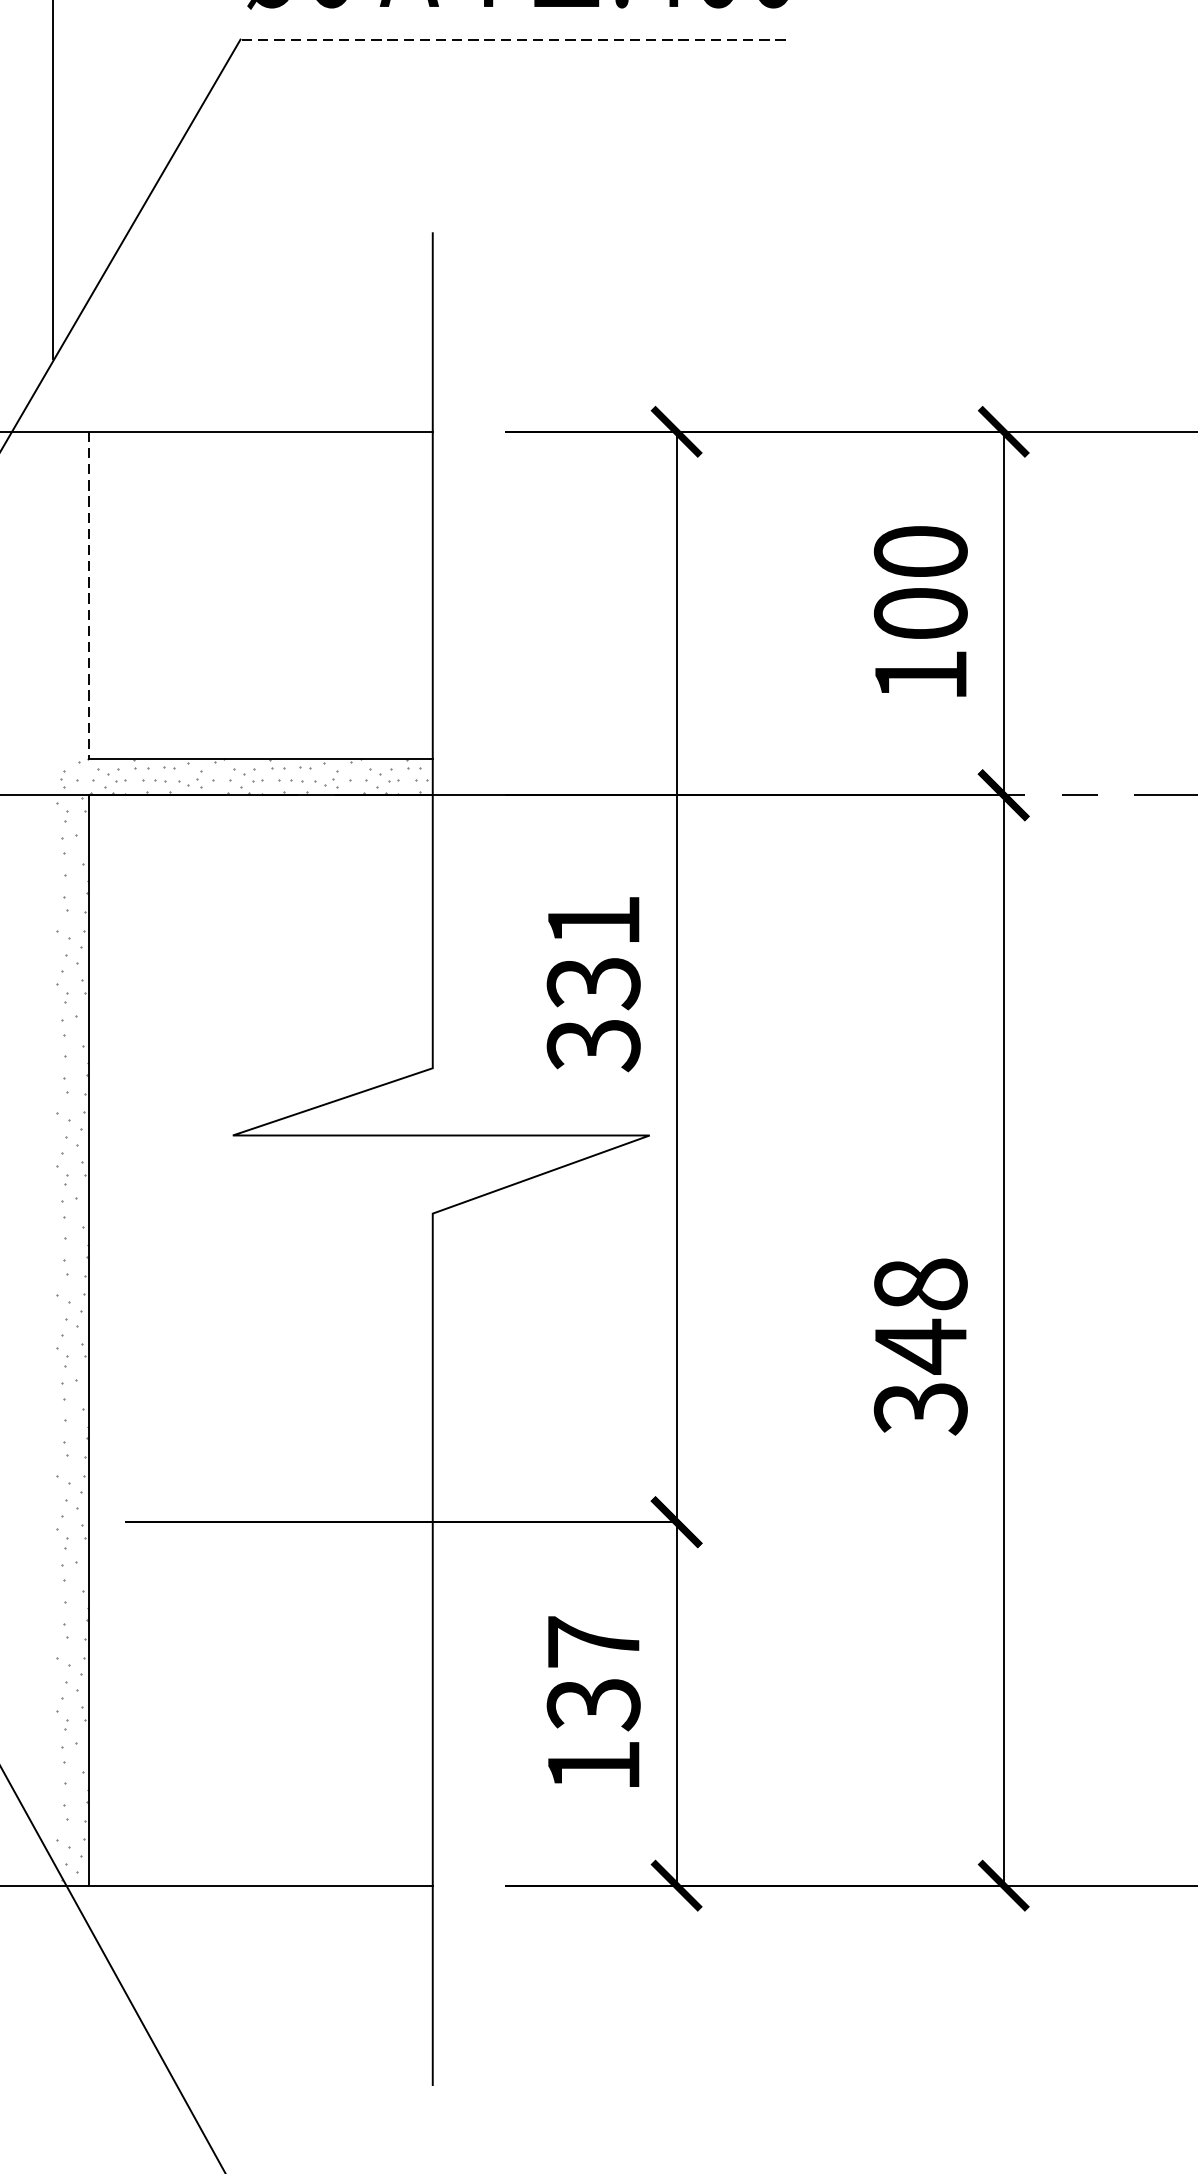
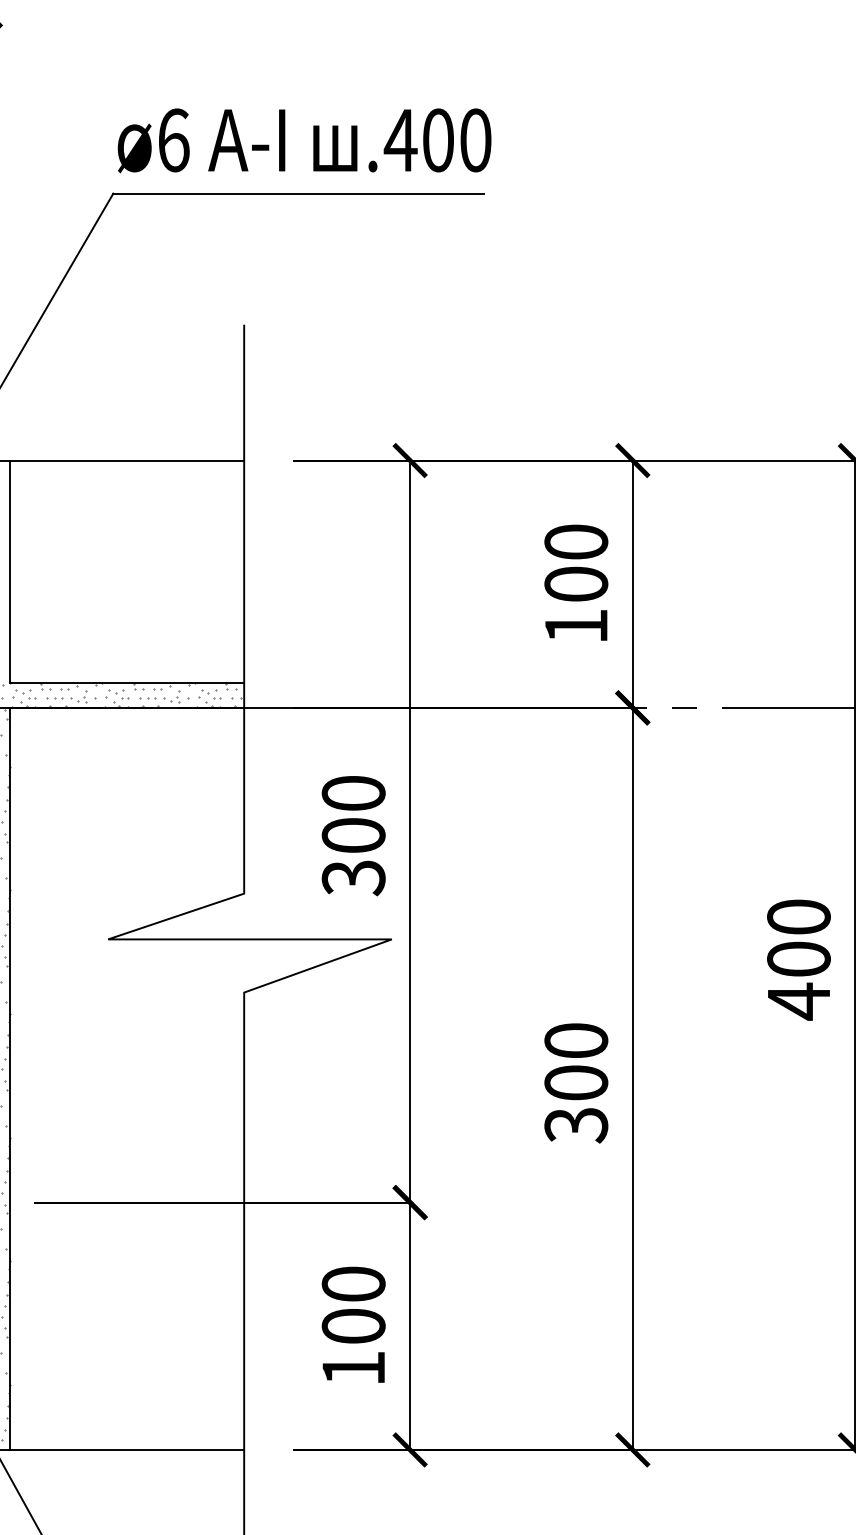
line: (512, 39) -> (298, 193), dashed -> solid
line: (89, 596) -> (10, 572), dashed -> solid
text: (593, 953) -> (353, 815), 331 -> 300
text: (921, 1316) -> (576, 1062), 348 -> 300
text: (593, 1673) -> (353, 1305), 137 -> 100

